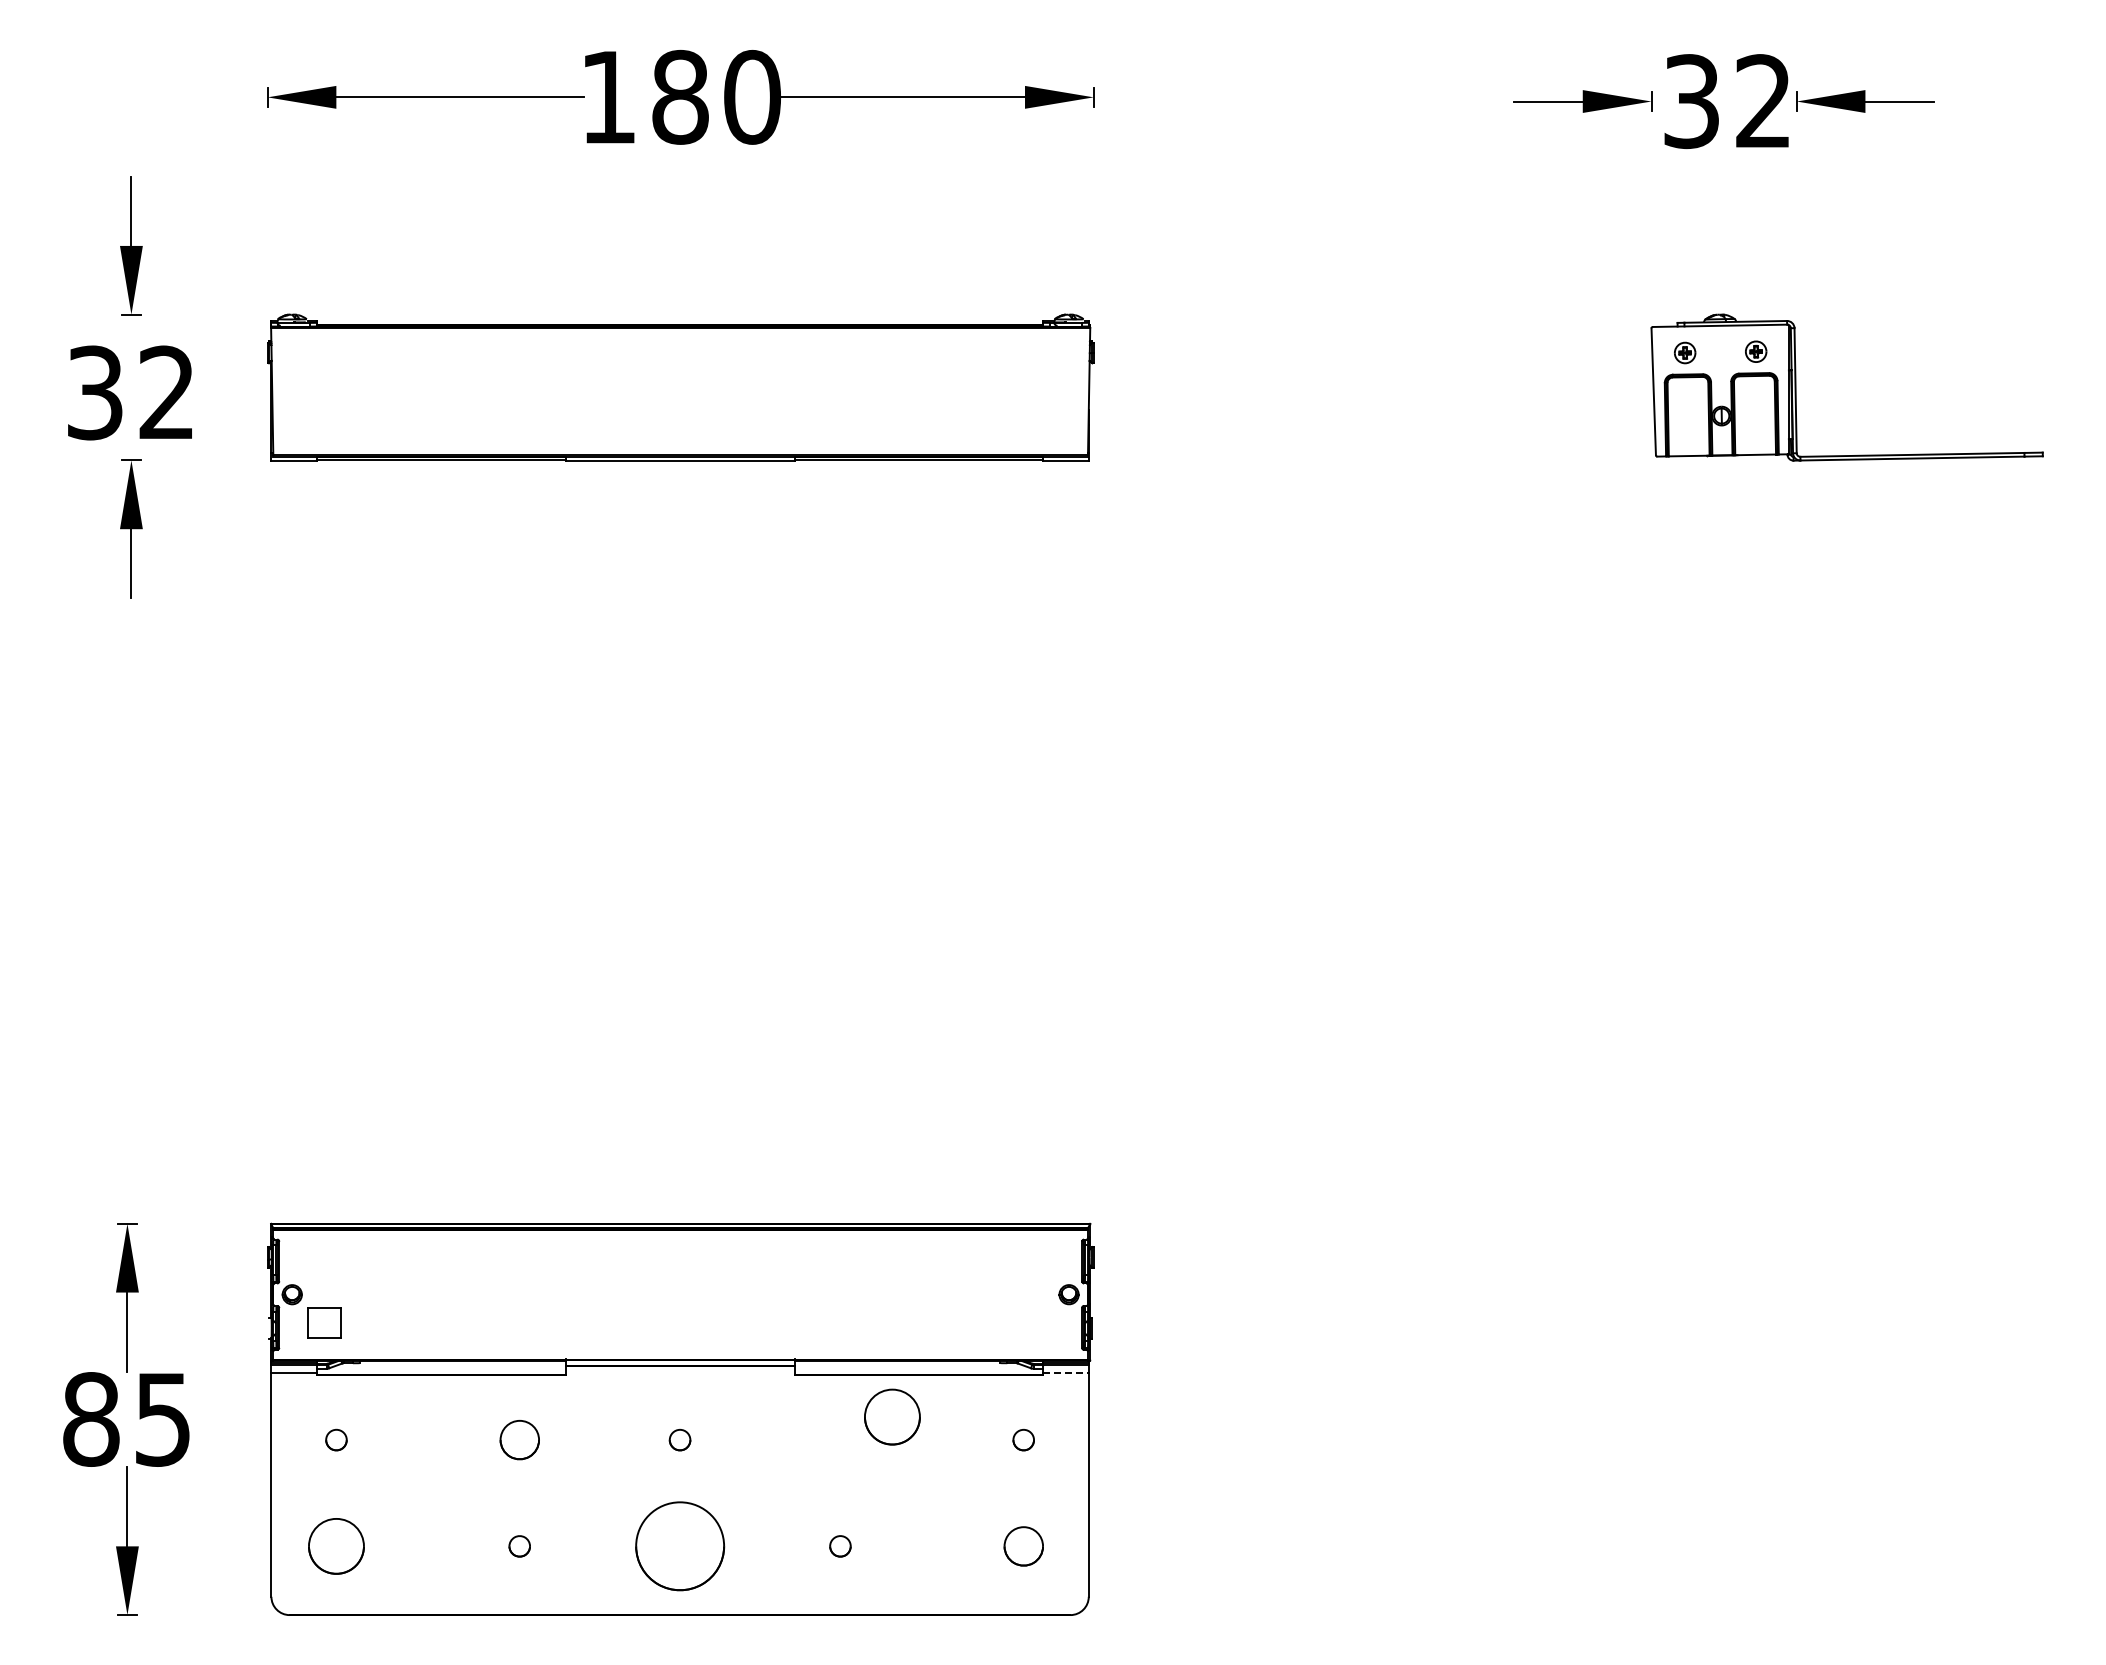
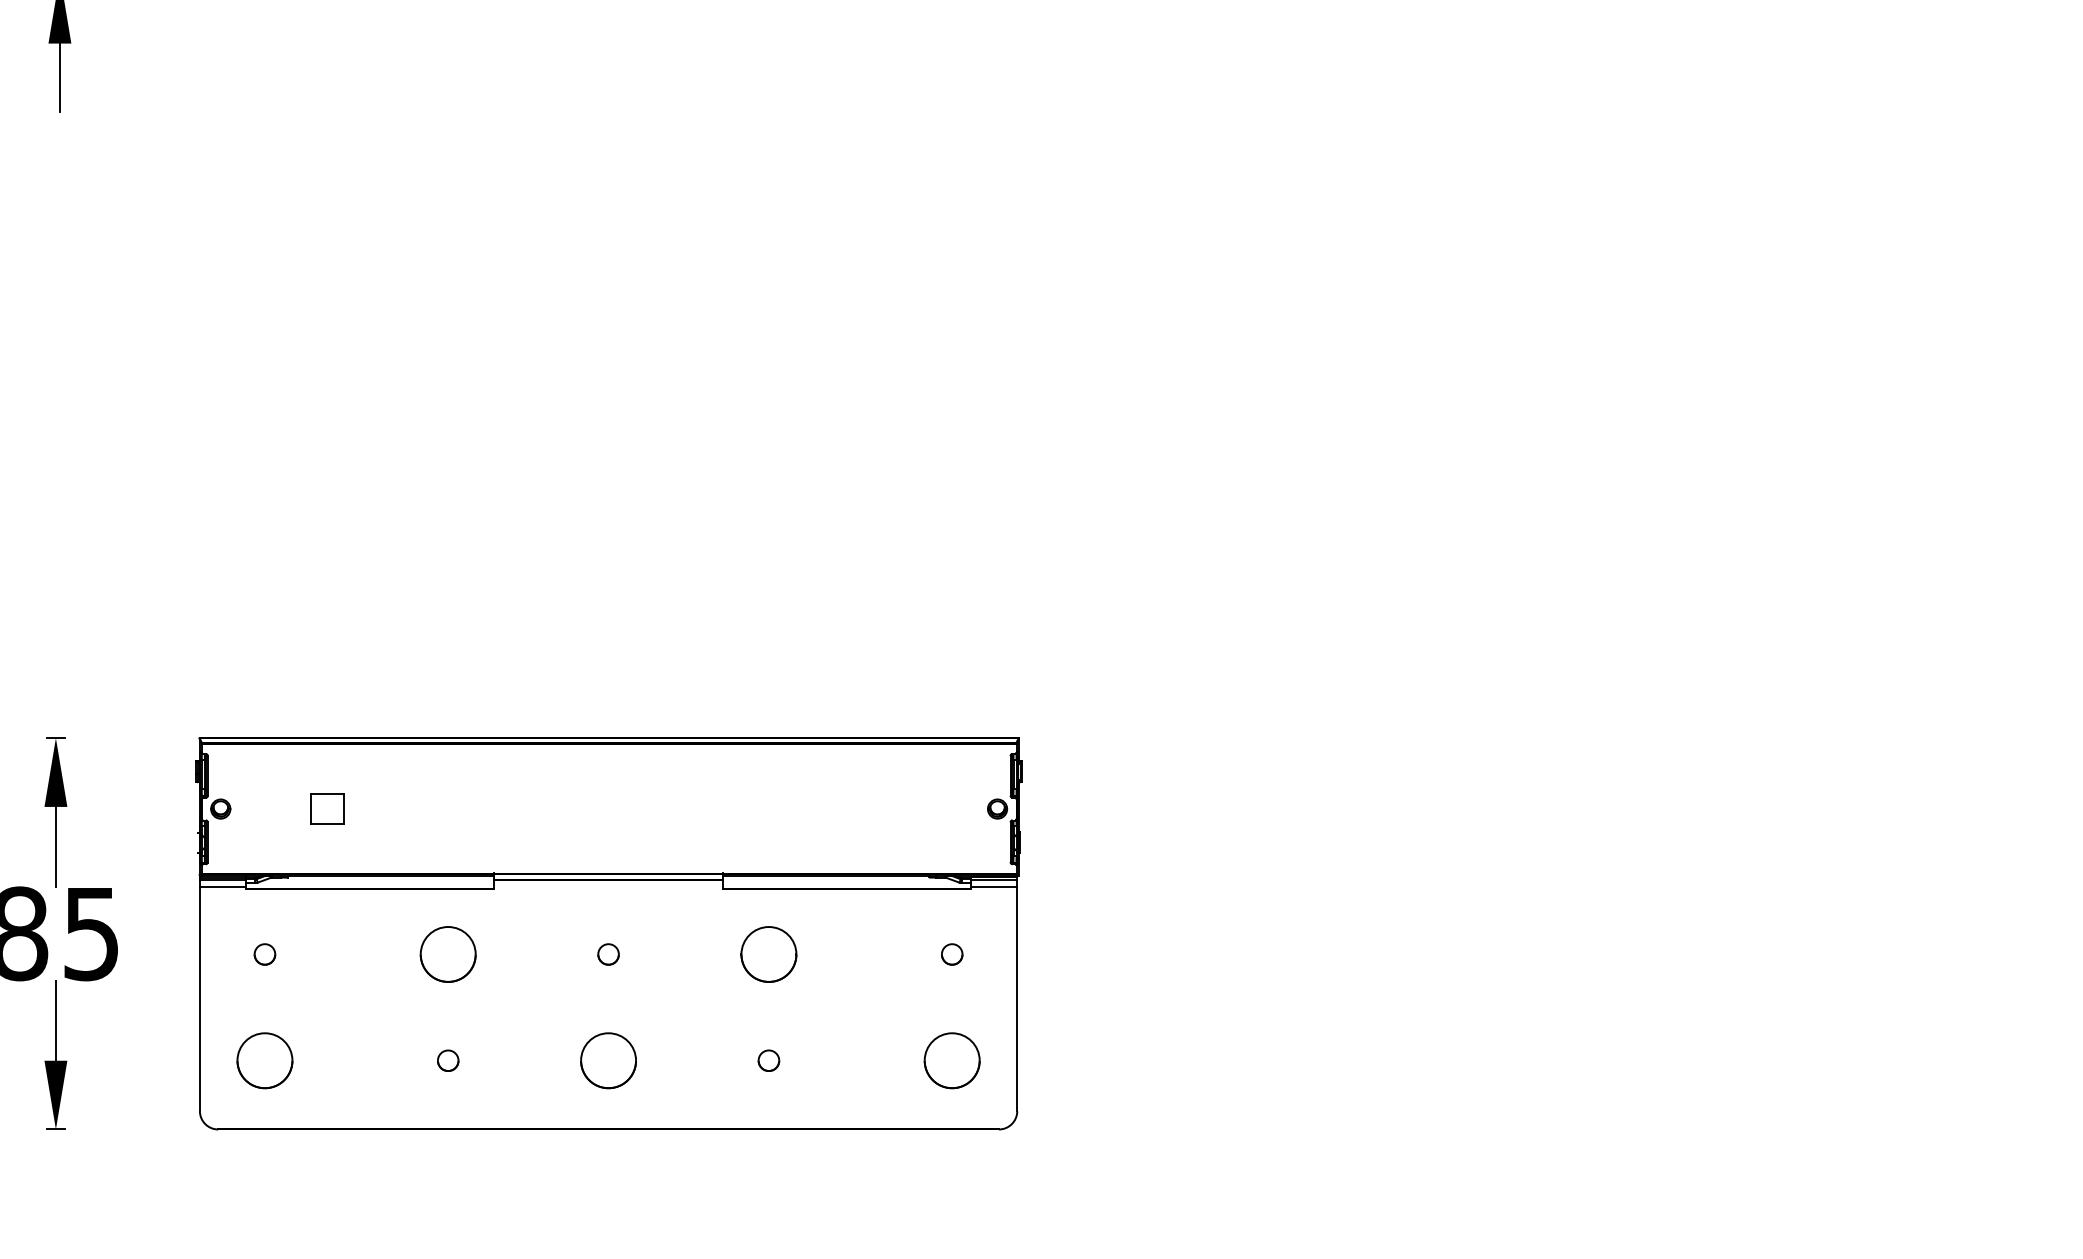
part: (324, 1322) -> (327, 808), moved
line: (1065, 1372) -> (993, 886), dashed -> solid
part: (892, 1416) -> (768, 953), moved
part: (519, 1439) -> (447, 953), size x1.43
part: (679, 1546) -> (607, 1060), size x0.62
part: (1023, 1546) -> (951, 1060), size x1.43

